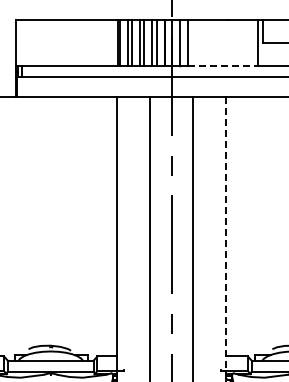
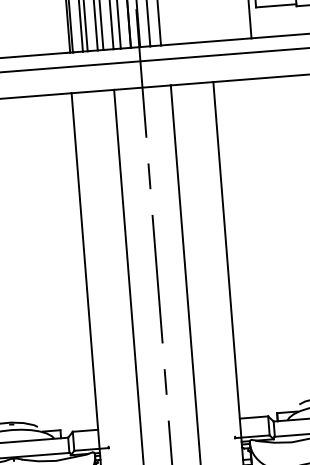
line: (223, 66) -> (206, 42), dashed -> solid
line: (226, 234) -> (227, 260), dashed -> solid

